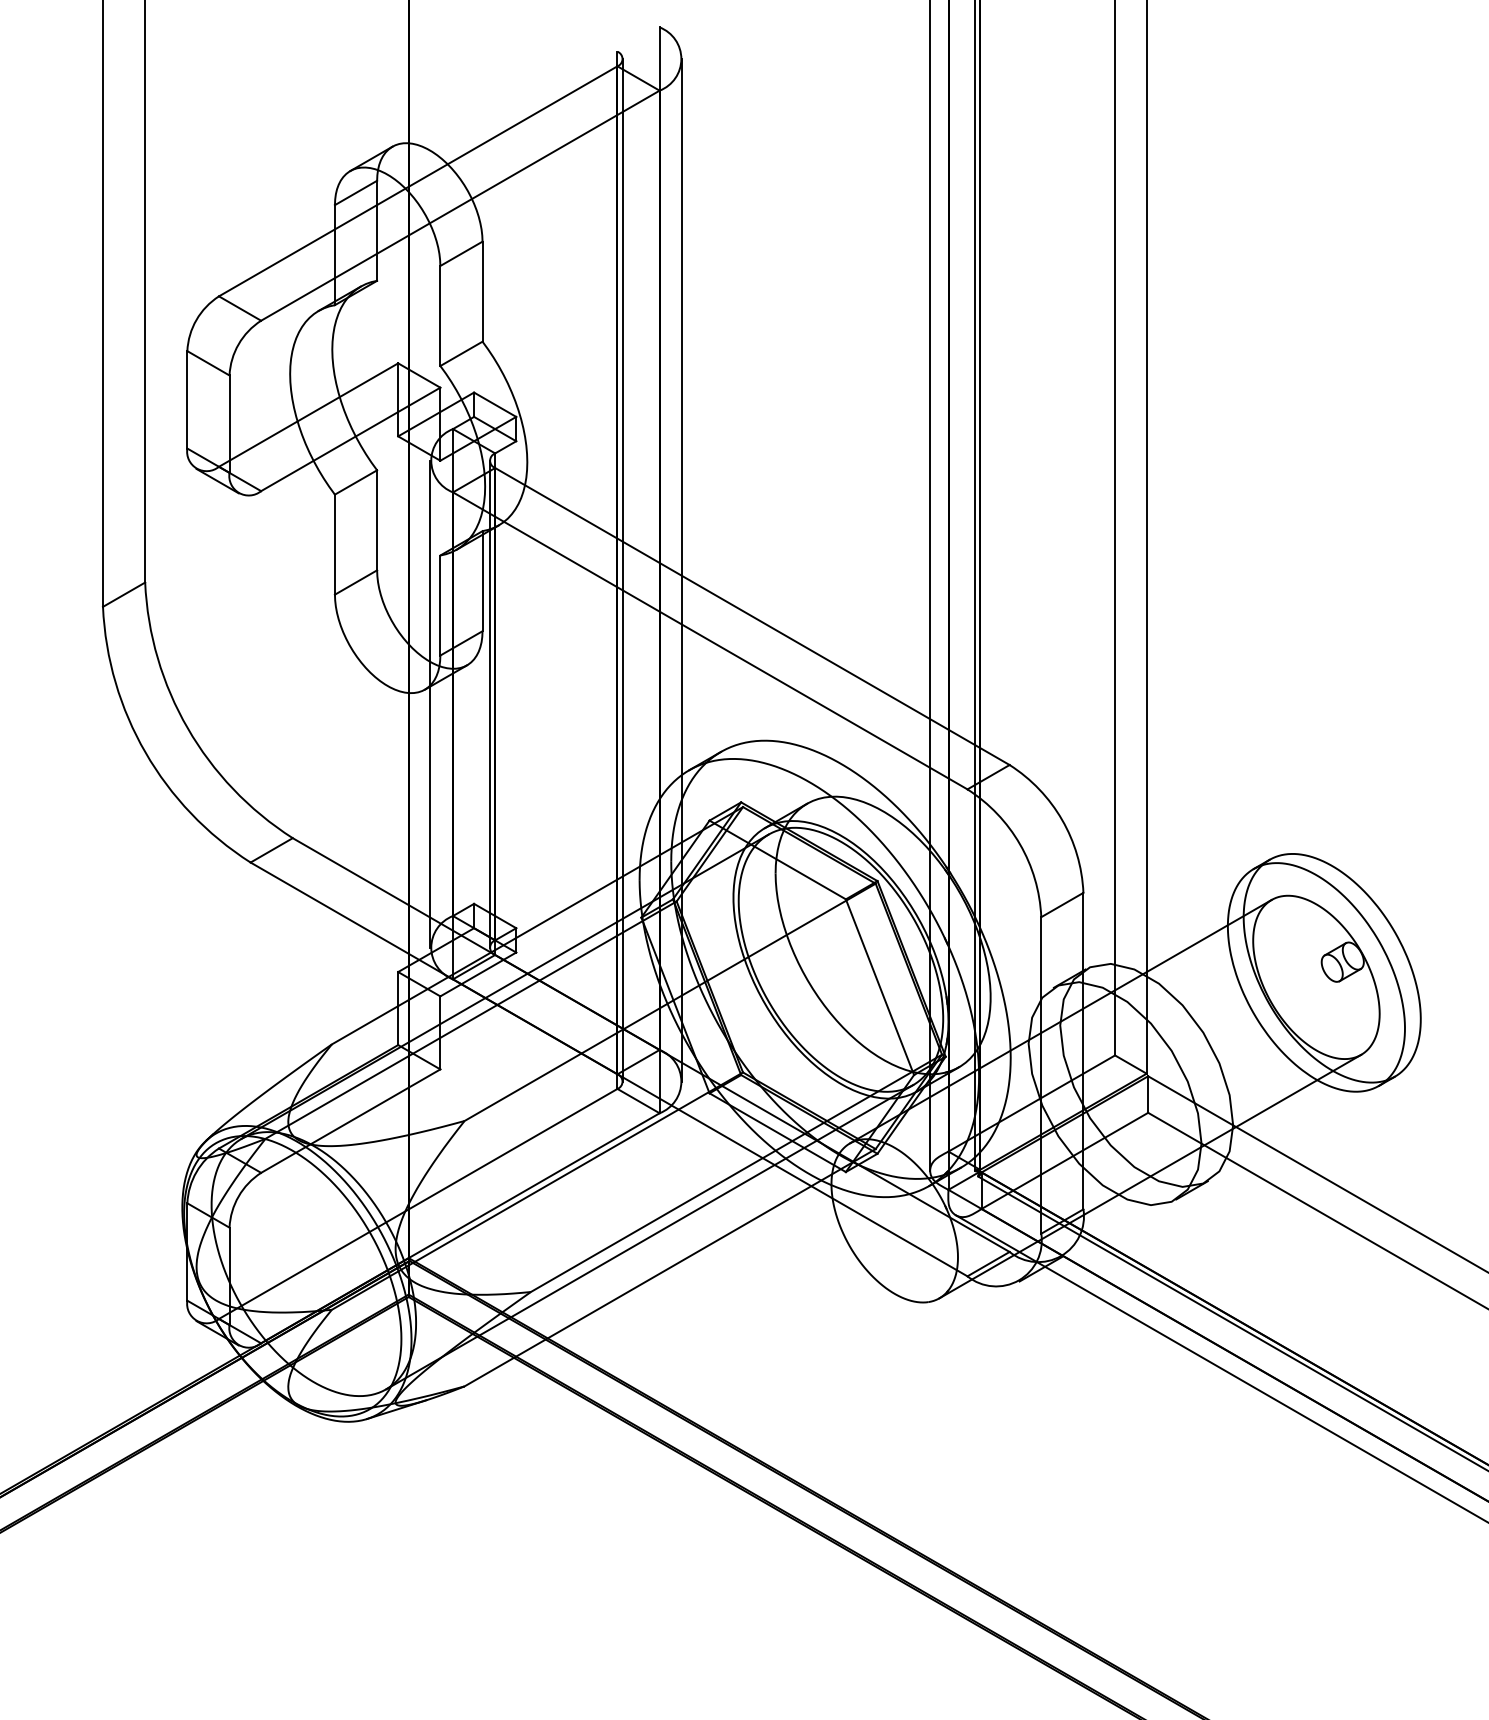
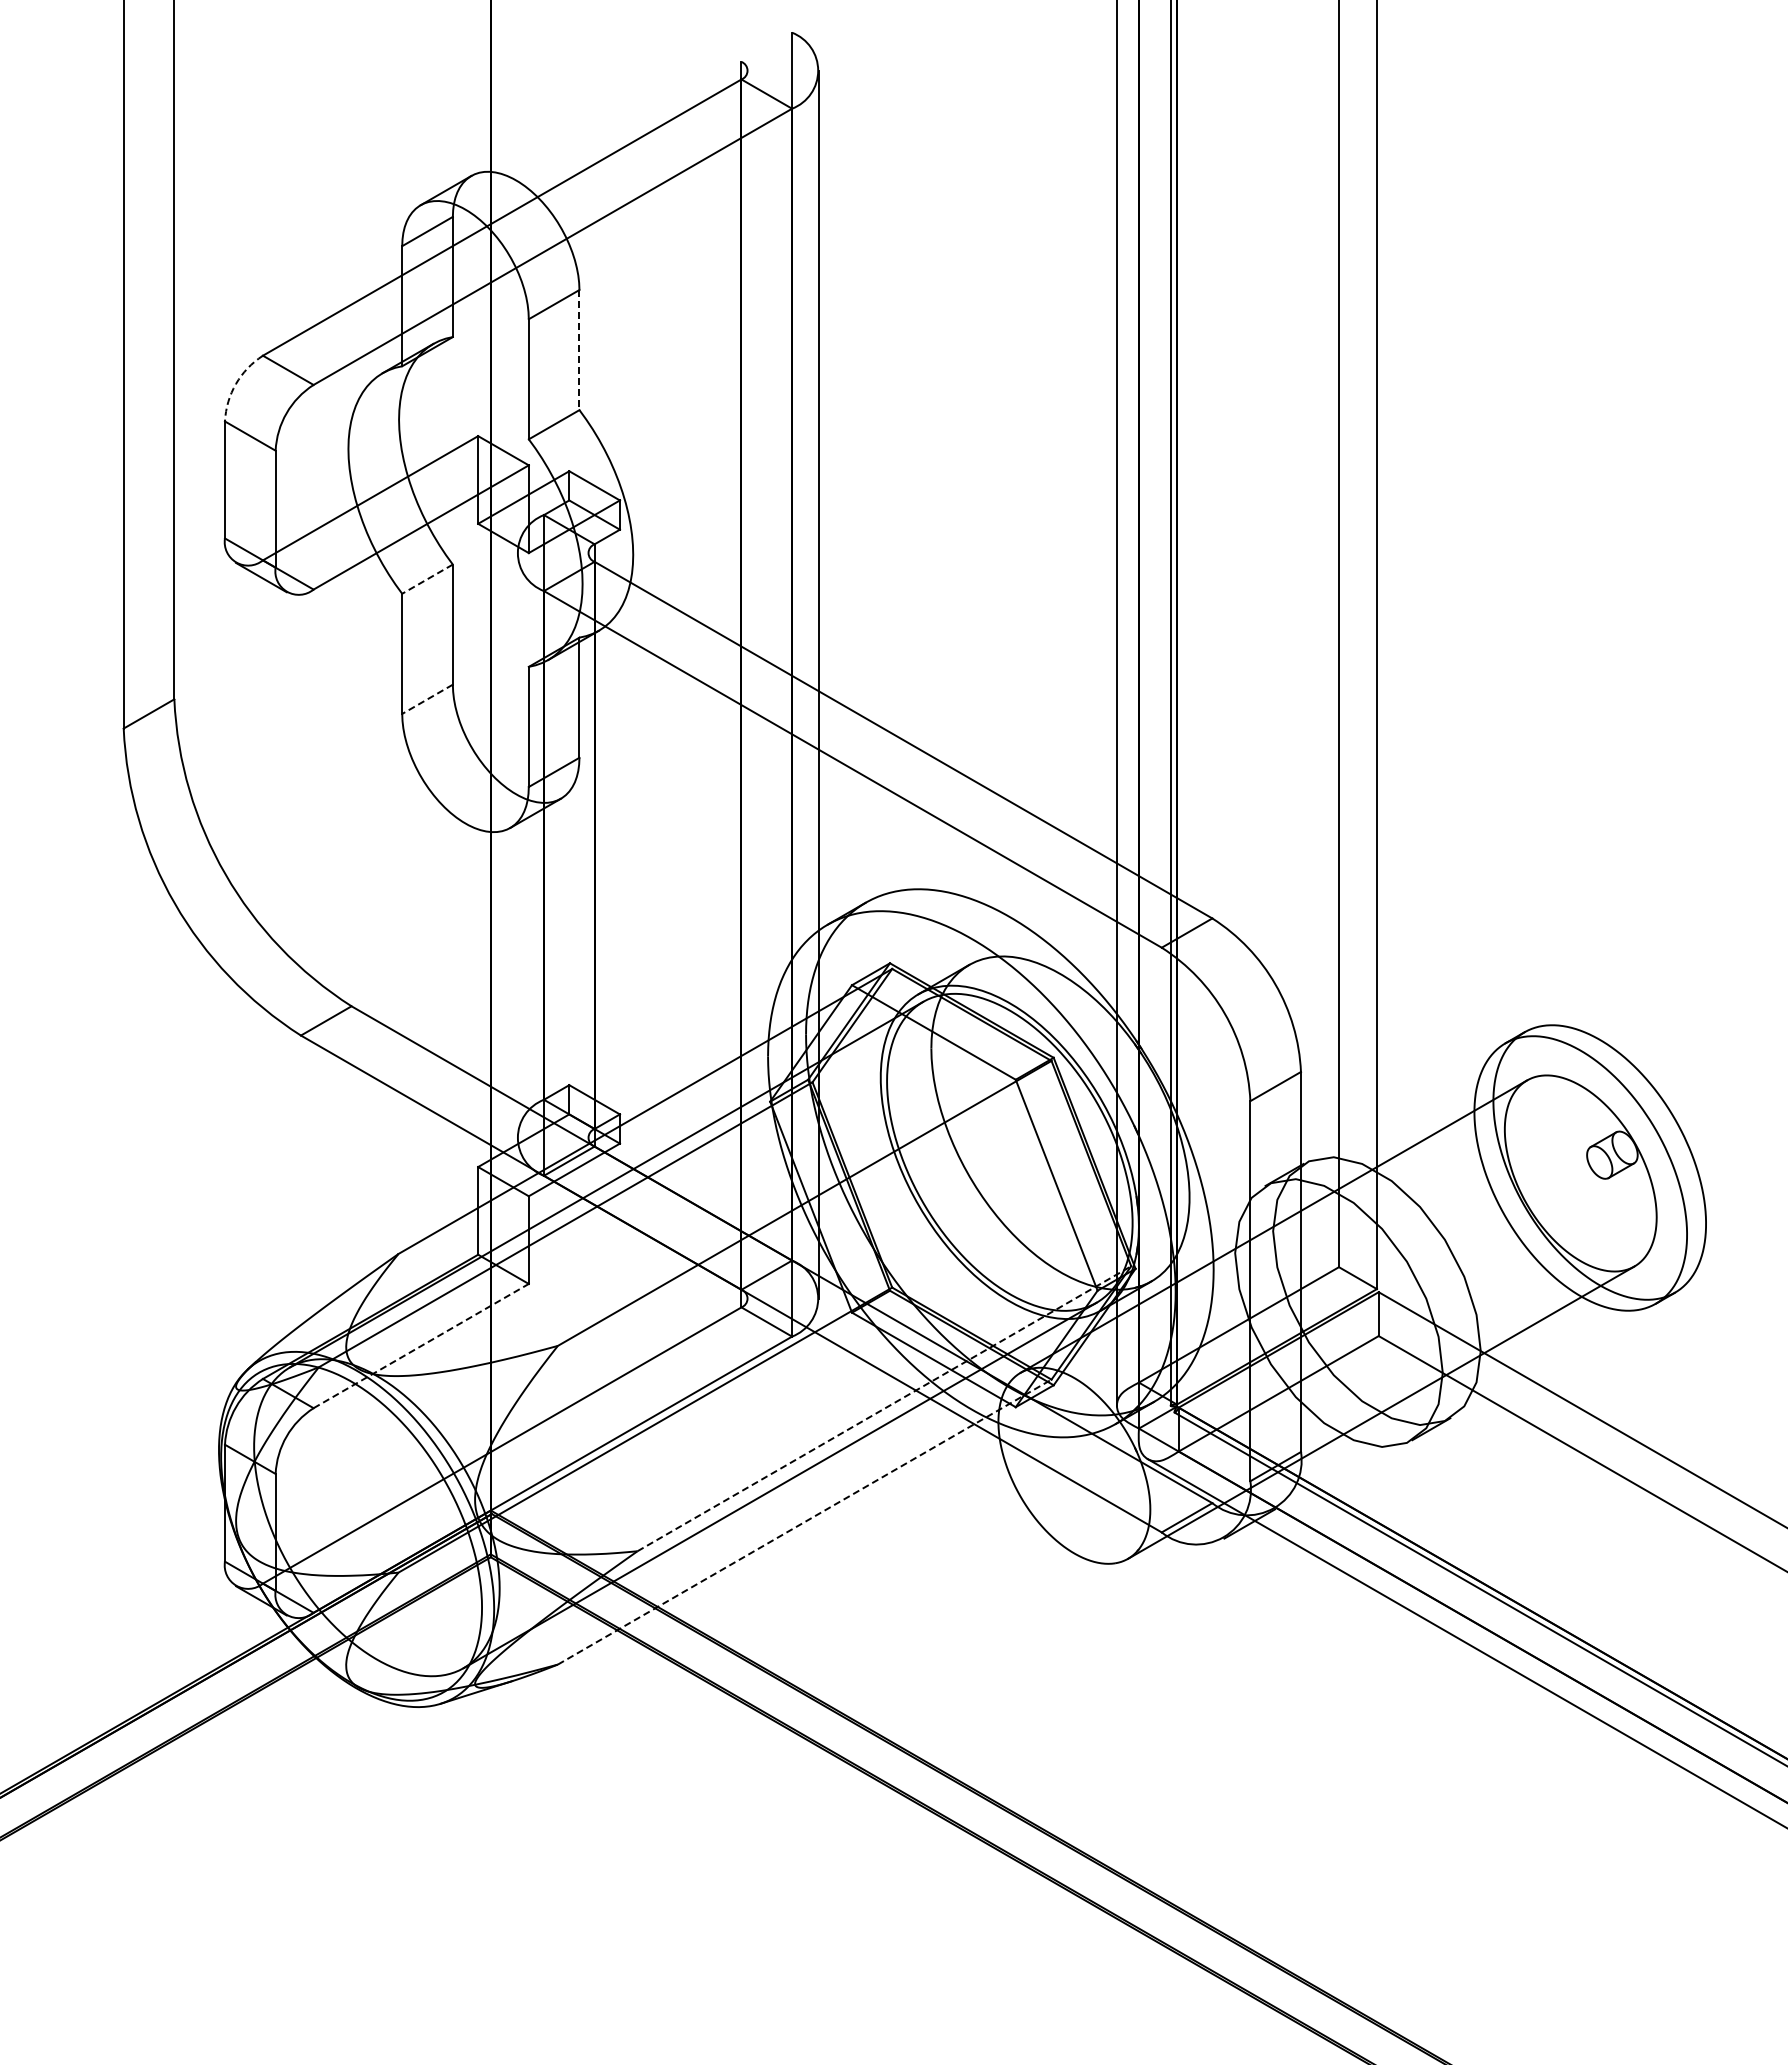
line: (482, 292) -> (579, 350), solid -> dashed
arc: (196, 319) -> (235, 383), solid -> dashed
line: (355, 482) -> (427, 579), solid -> dashed
line: (622, 570) -> (747, 684), removed
line: (355, 582) -> (427, 699), solid -> dashed
line: (430, 704) -> (516, 845), removed
line: (490, 704) -> (588, 845), removed
line: (351, 1120) -> (421, 1345), solid -> dashed
line: (736, 1173) -> (884, 1408), solid -> dashed
line: (670, 1267) -> (805, 1521), solid -> dashed

